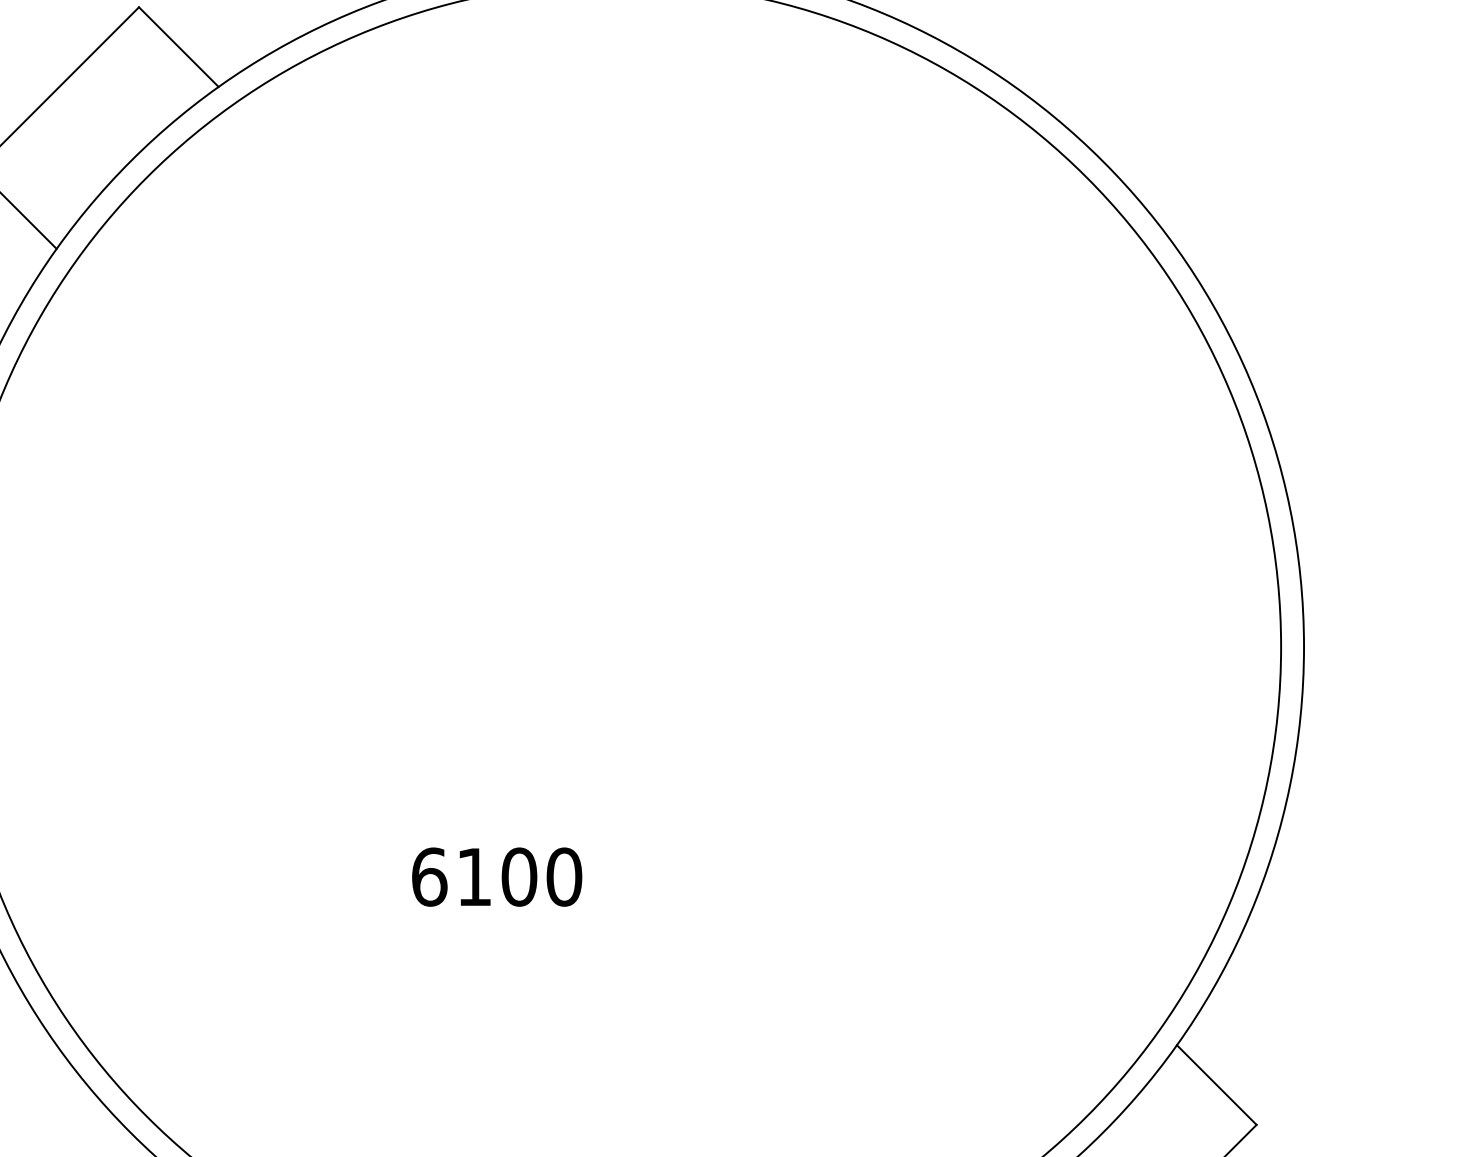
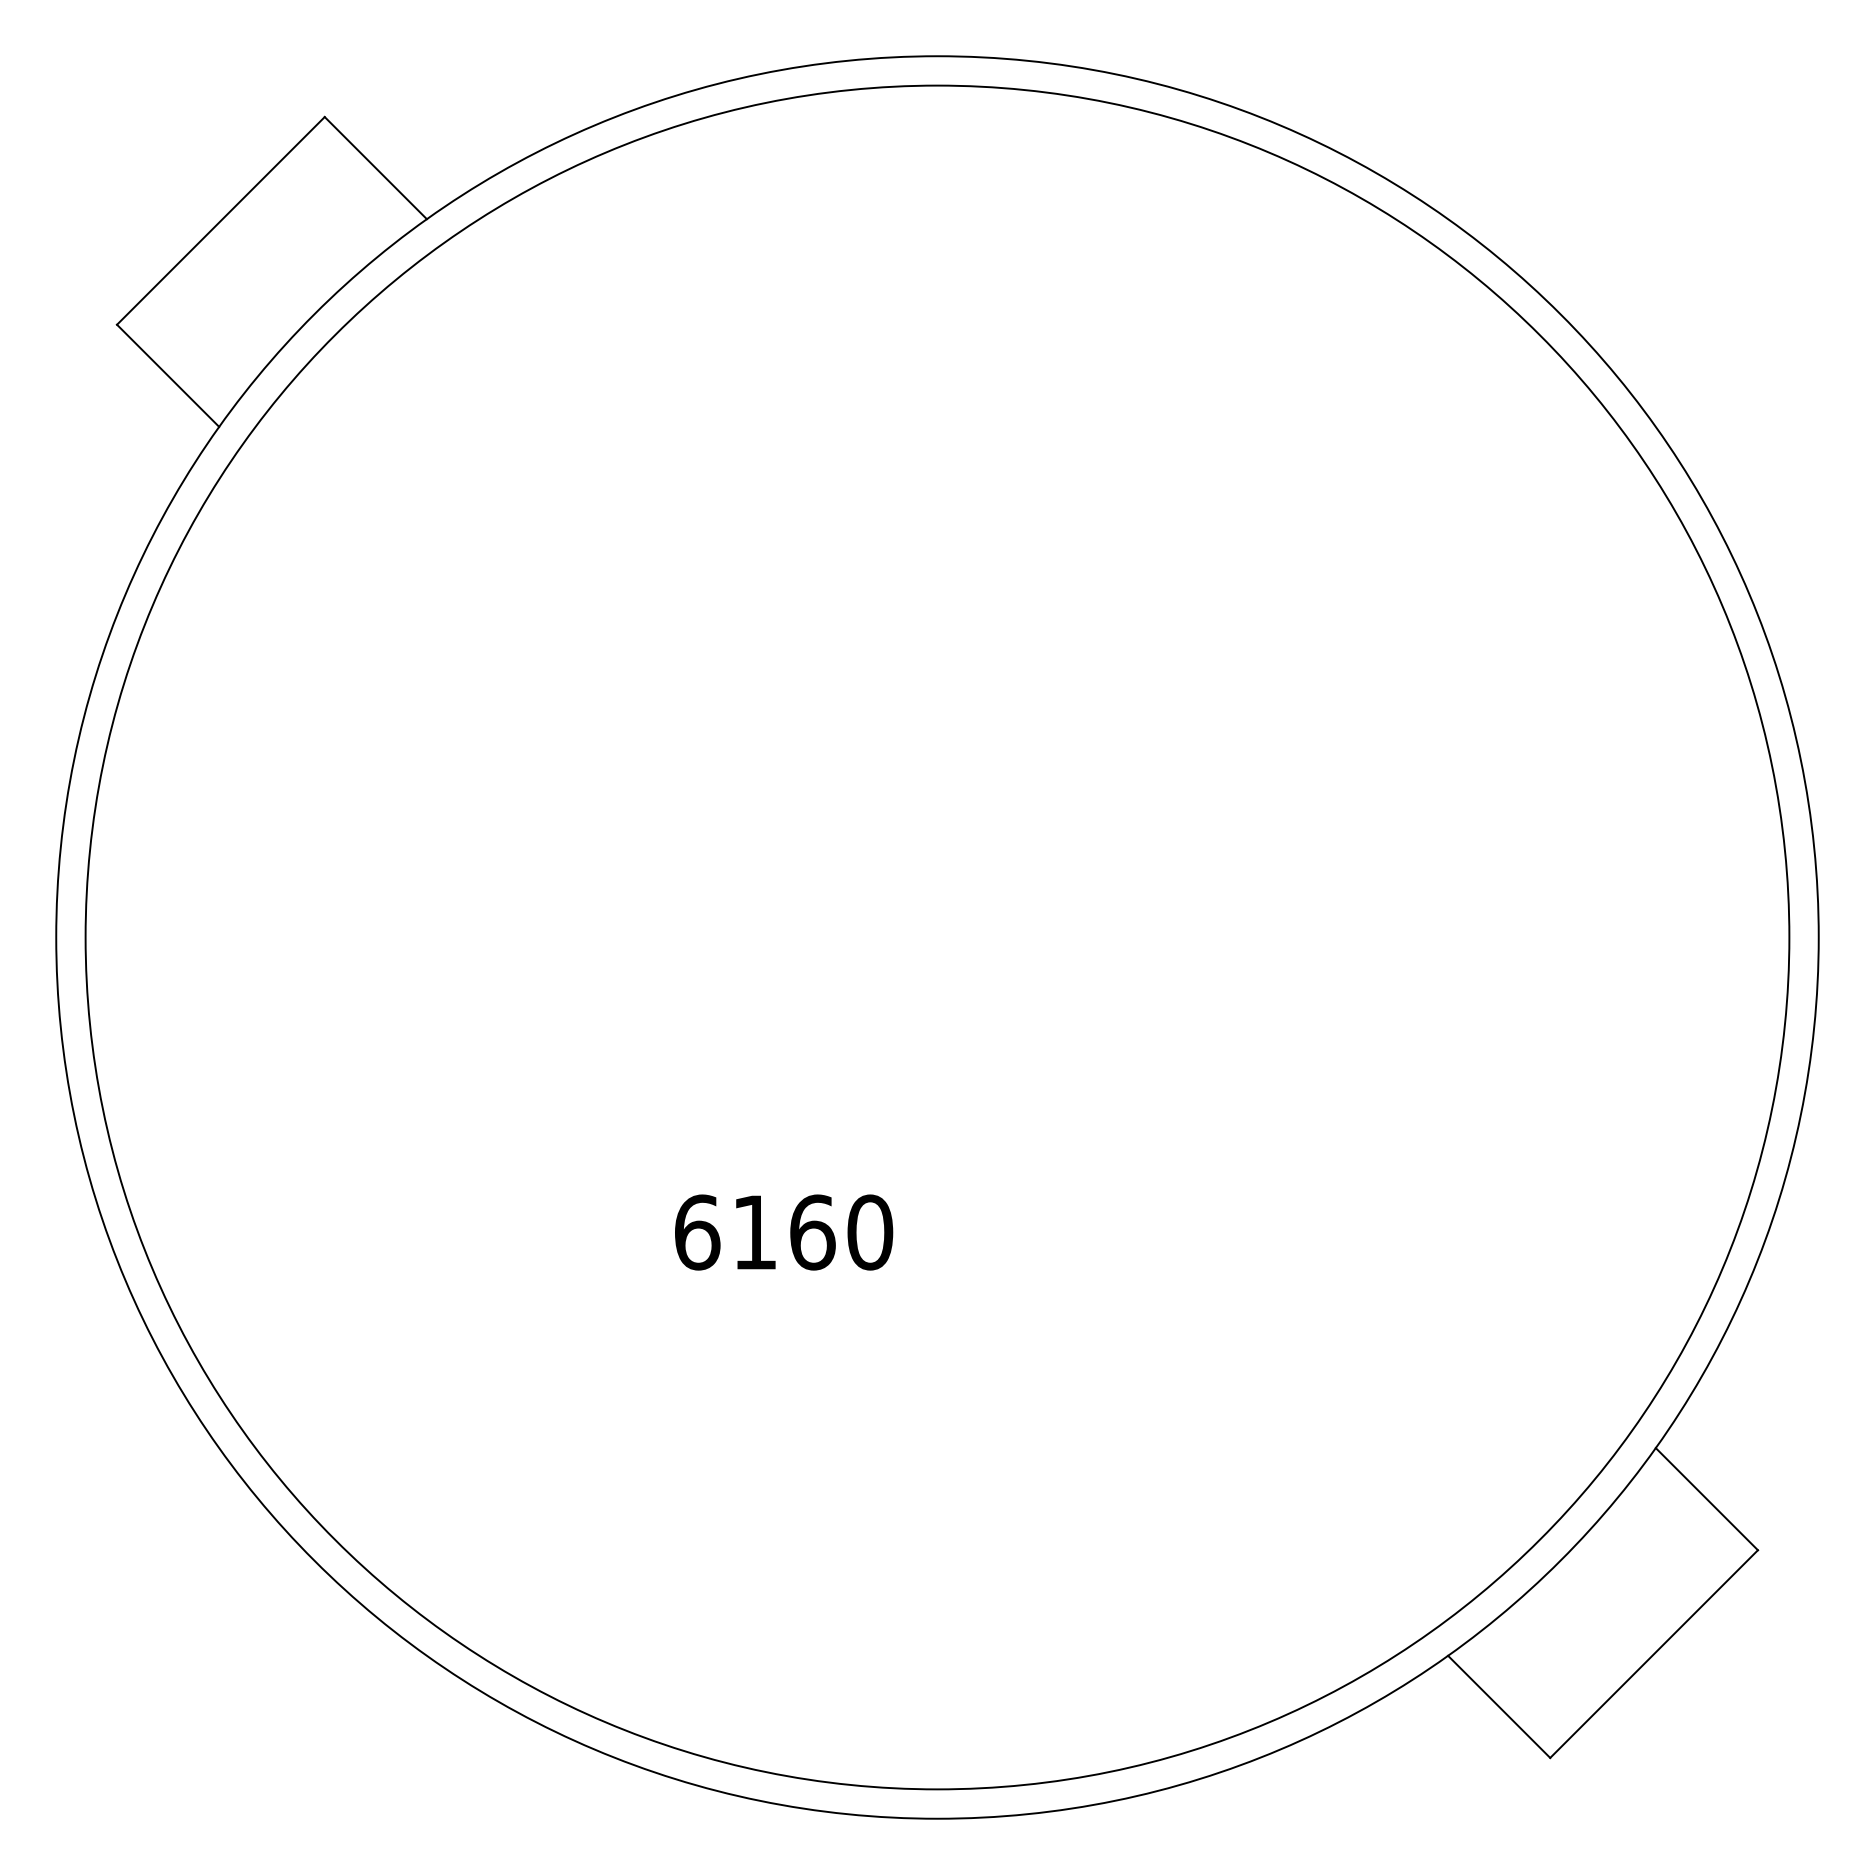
text: (519, 877) -> (812, 1232), 6100 -> 6160

